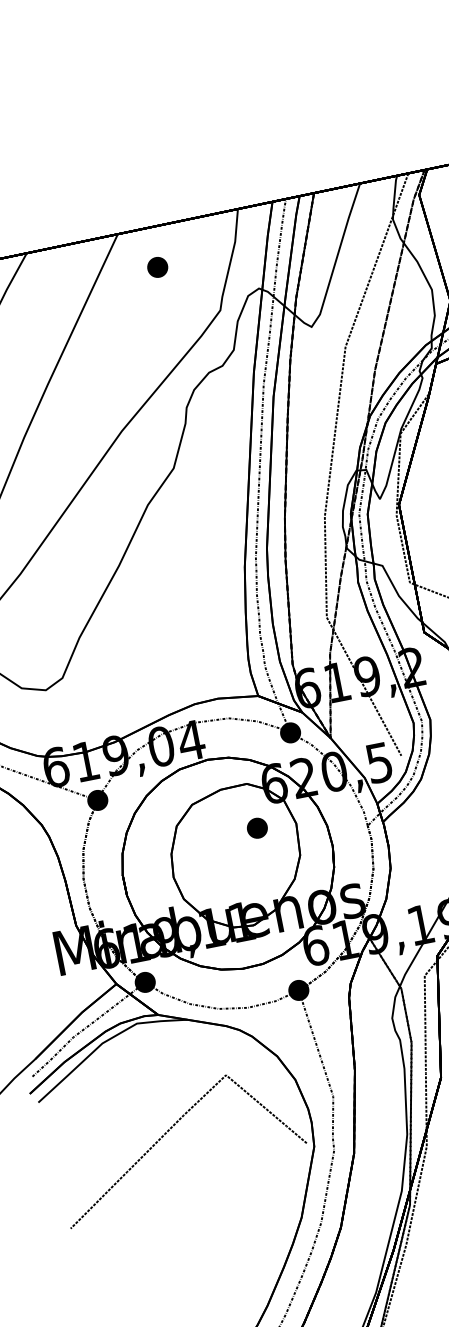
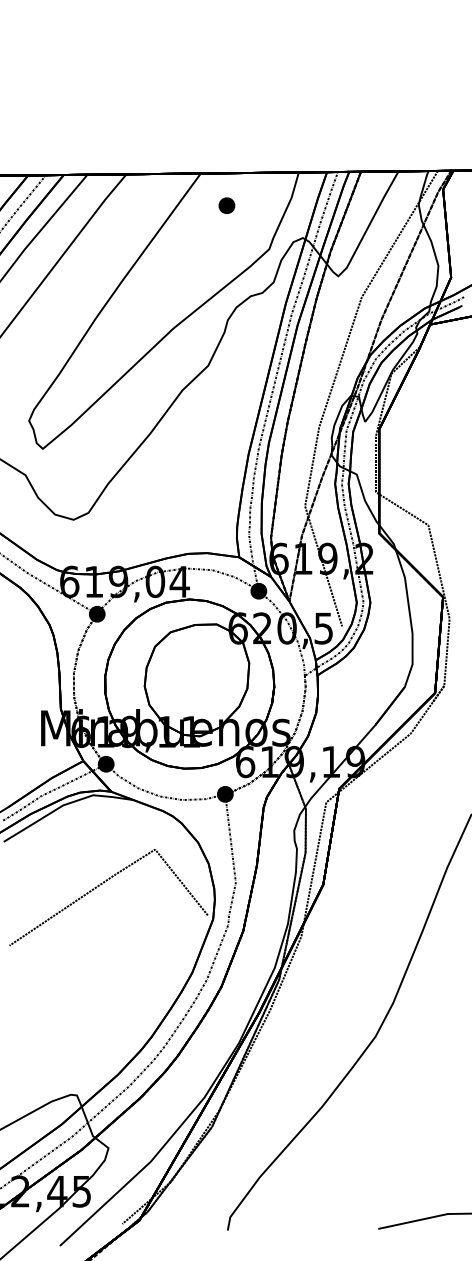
part: (256, 827) -> (217, 660), removed

